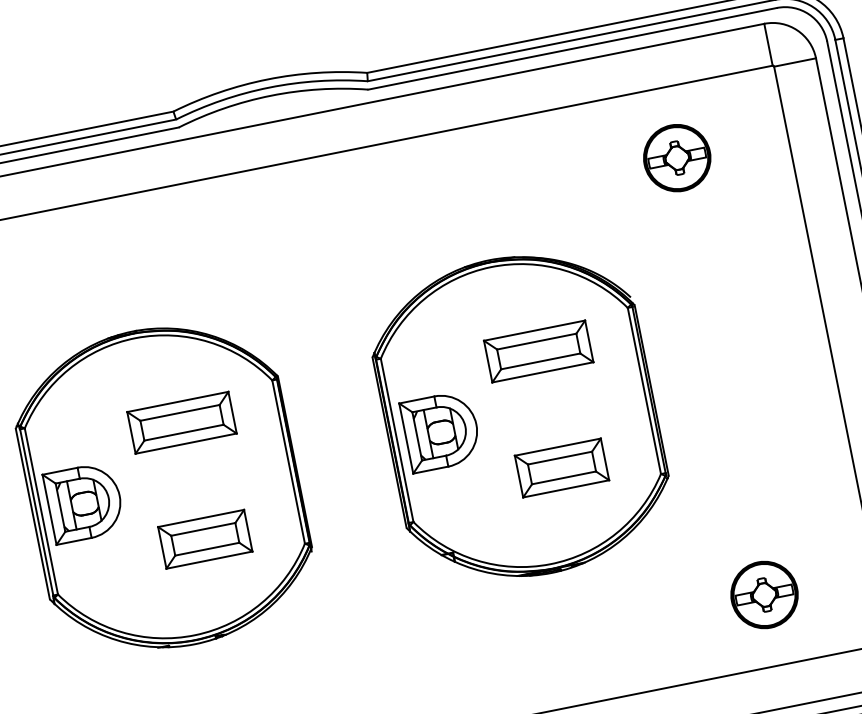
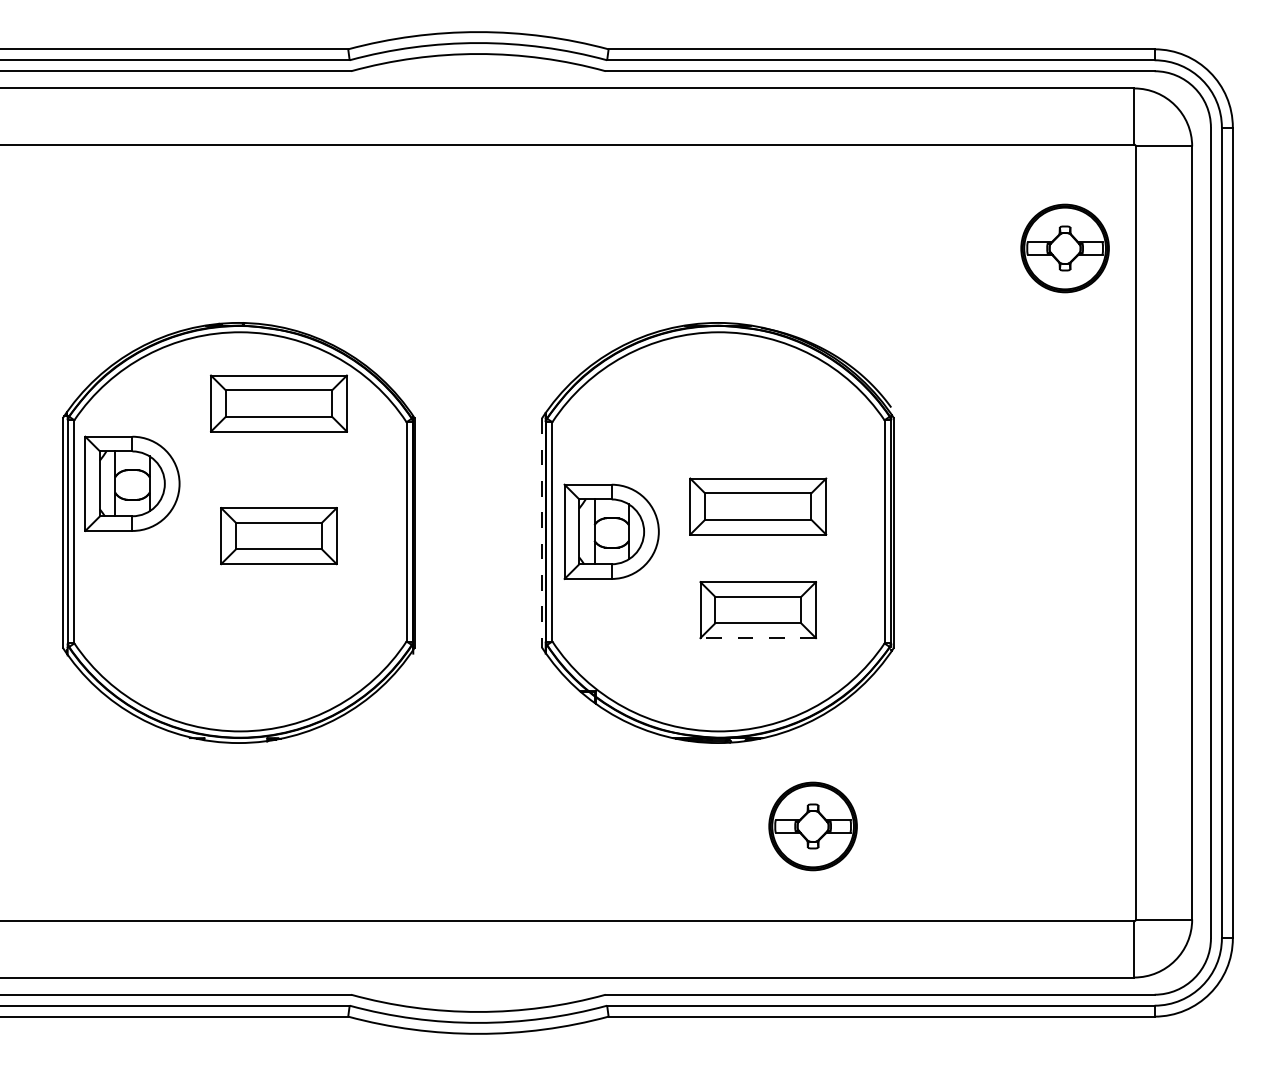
part: (676, 158) -> (1064, 248), moved
part: (538, 351) -> (758, 506), moved
part: (181, 422) -> (278, 403), moved
line: (389, 443) -> (541, 533), solid -> dashed
line: (566, 489) -> (758, 638), solid -> dashed
part: (84, 502) -> (132, 483), moved
part: (205, 539) -> (278, 536), moved
part: (764, 595) -> (812, 826), moved

